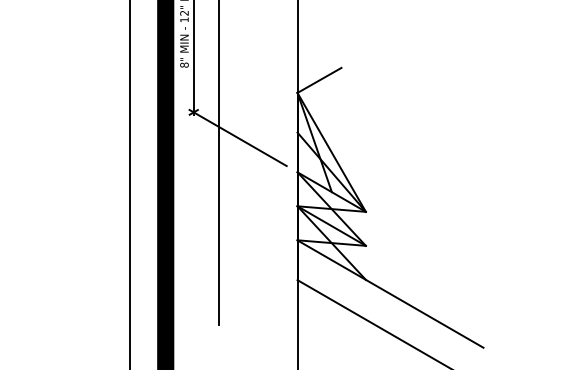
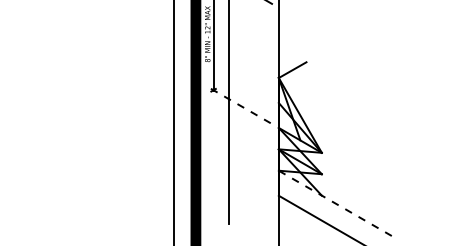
line: (238, 138) -> (241, 106), solid -> dashed
line: (390, 294) -> (337, 204), solid -> dashed

